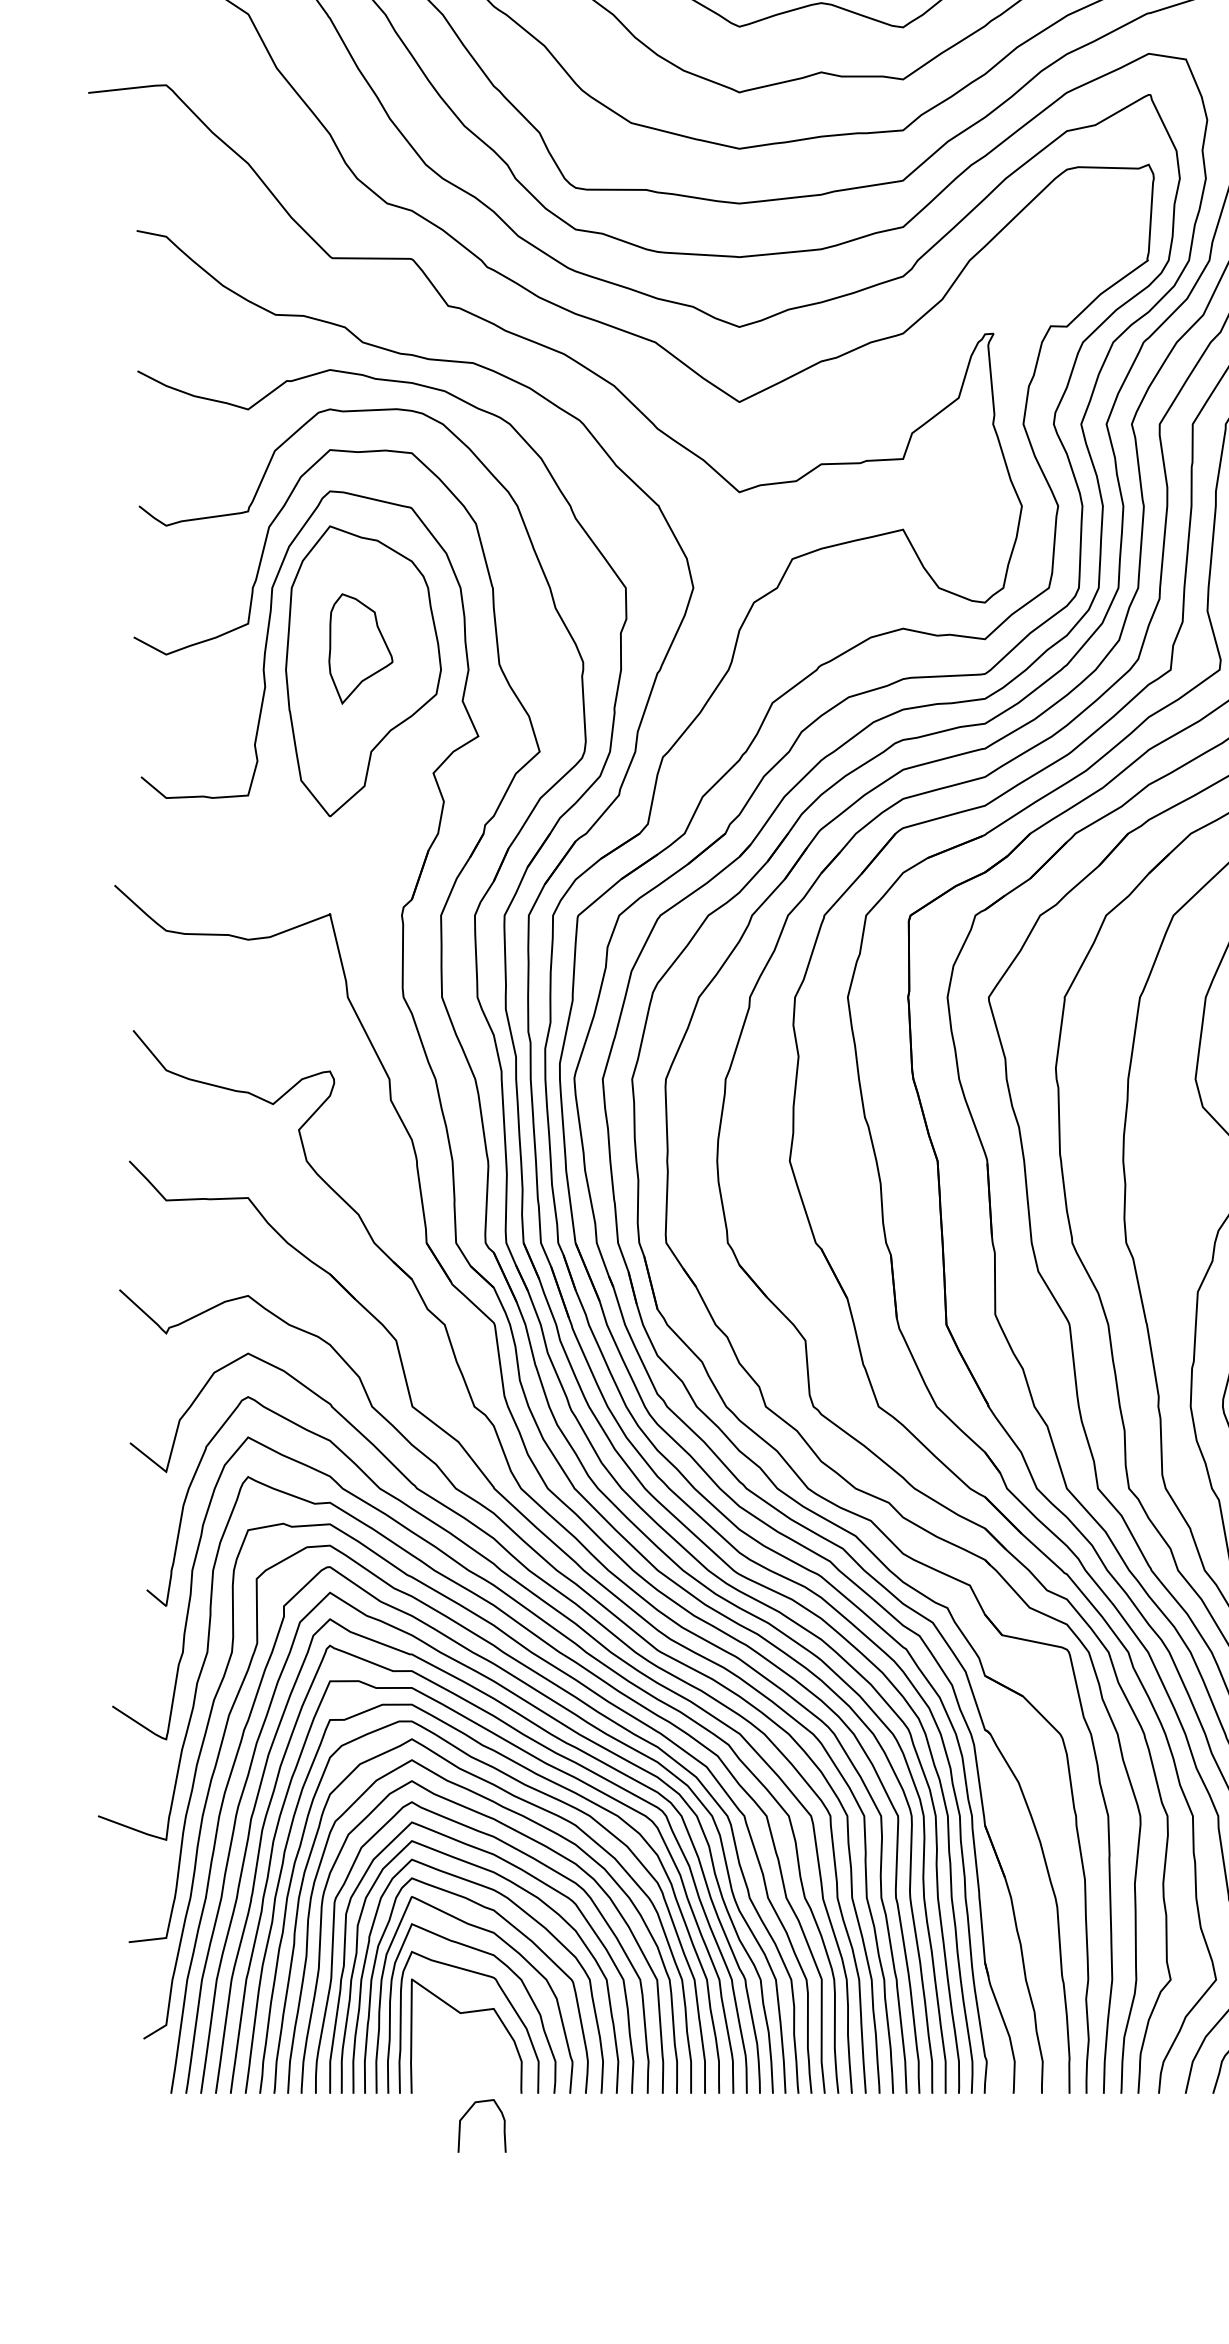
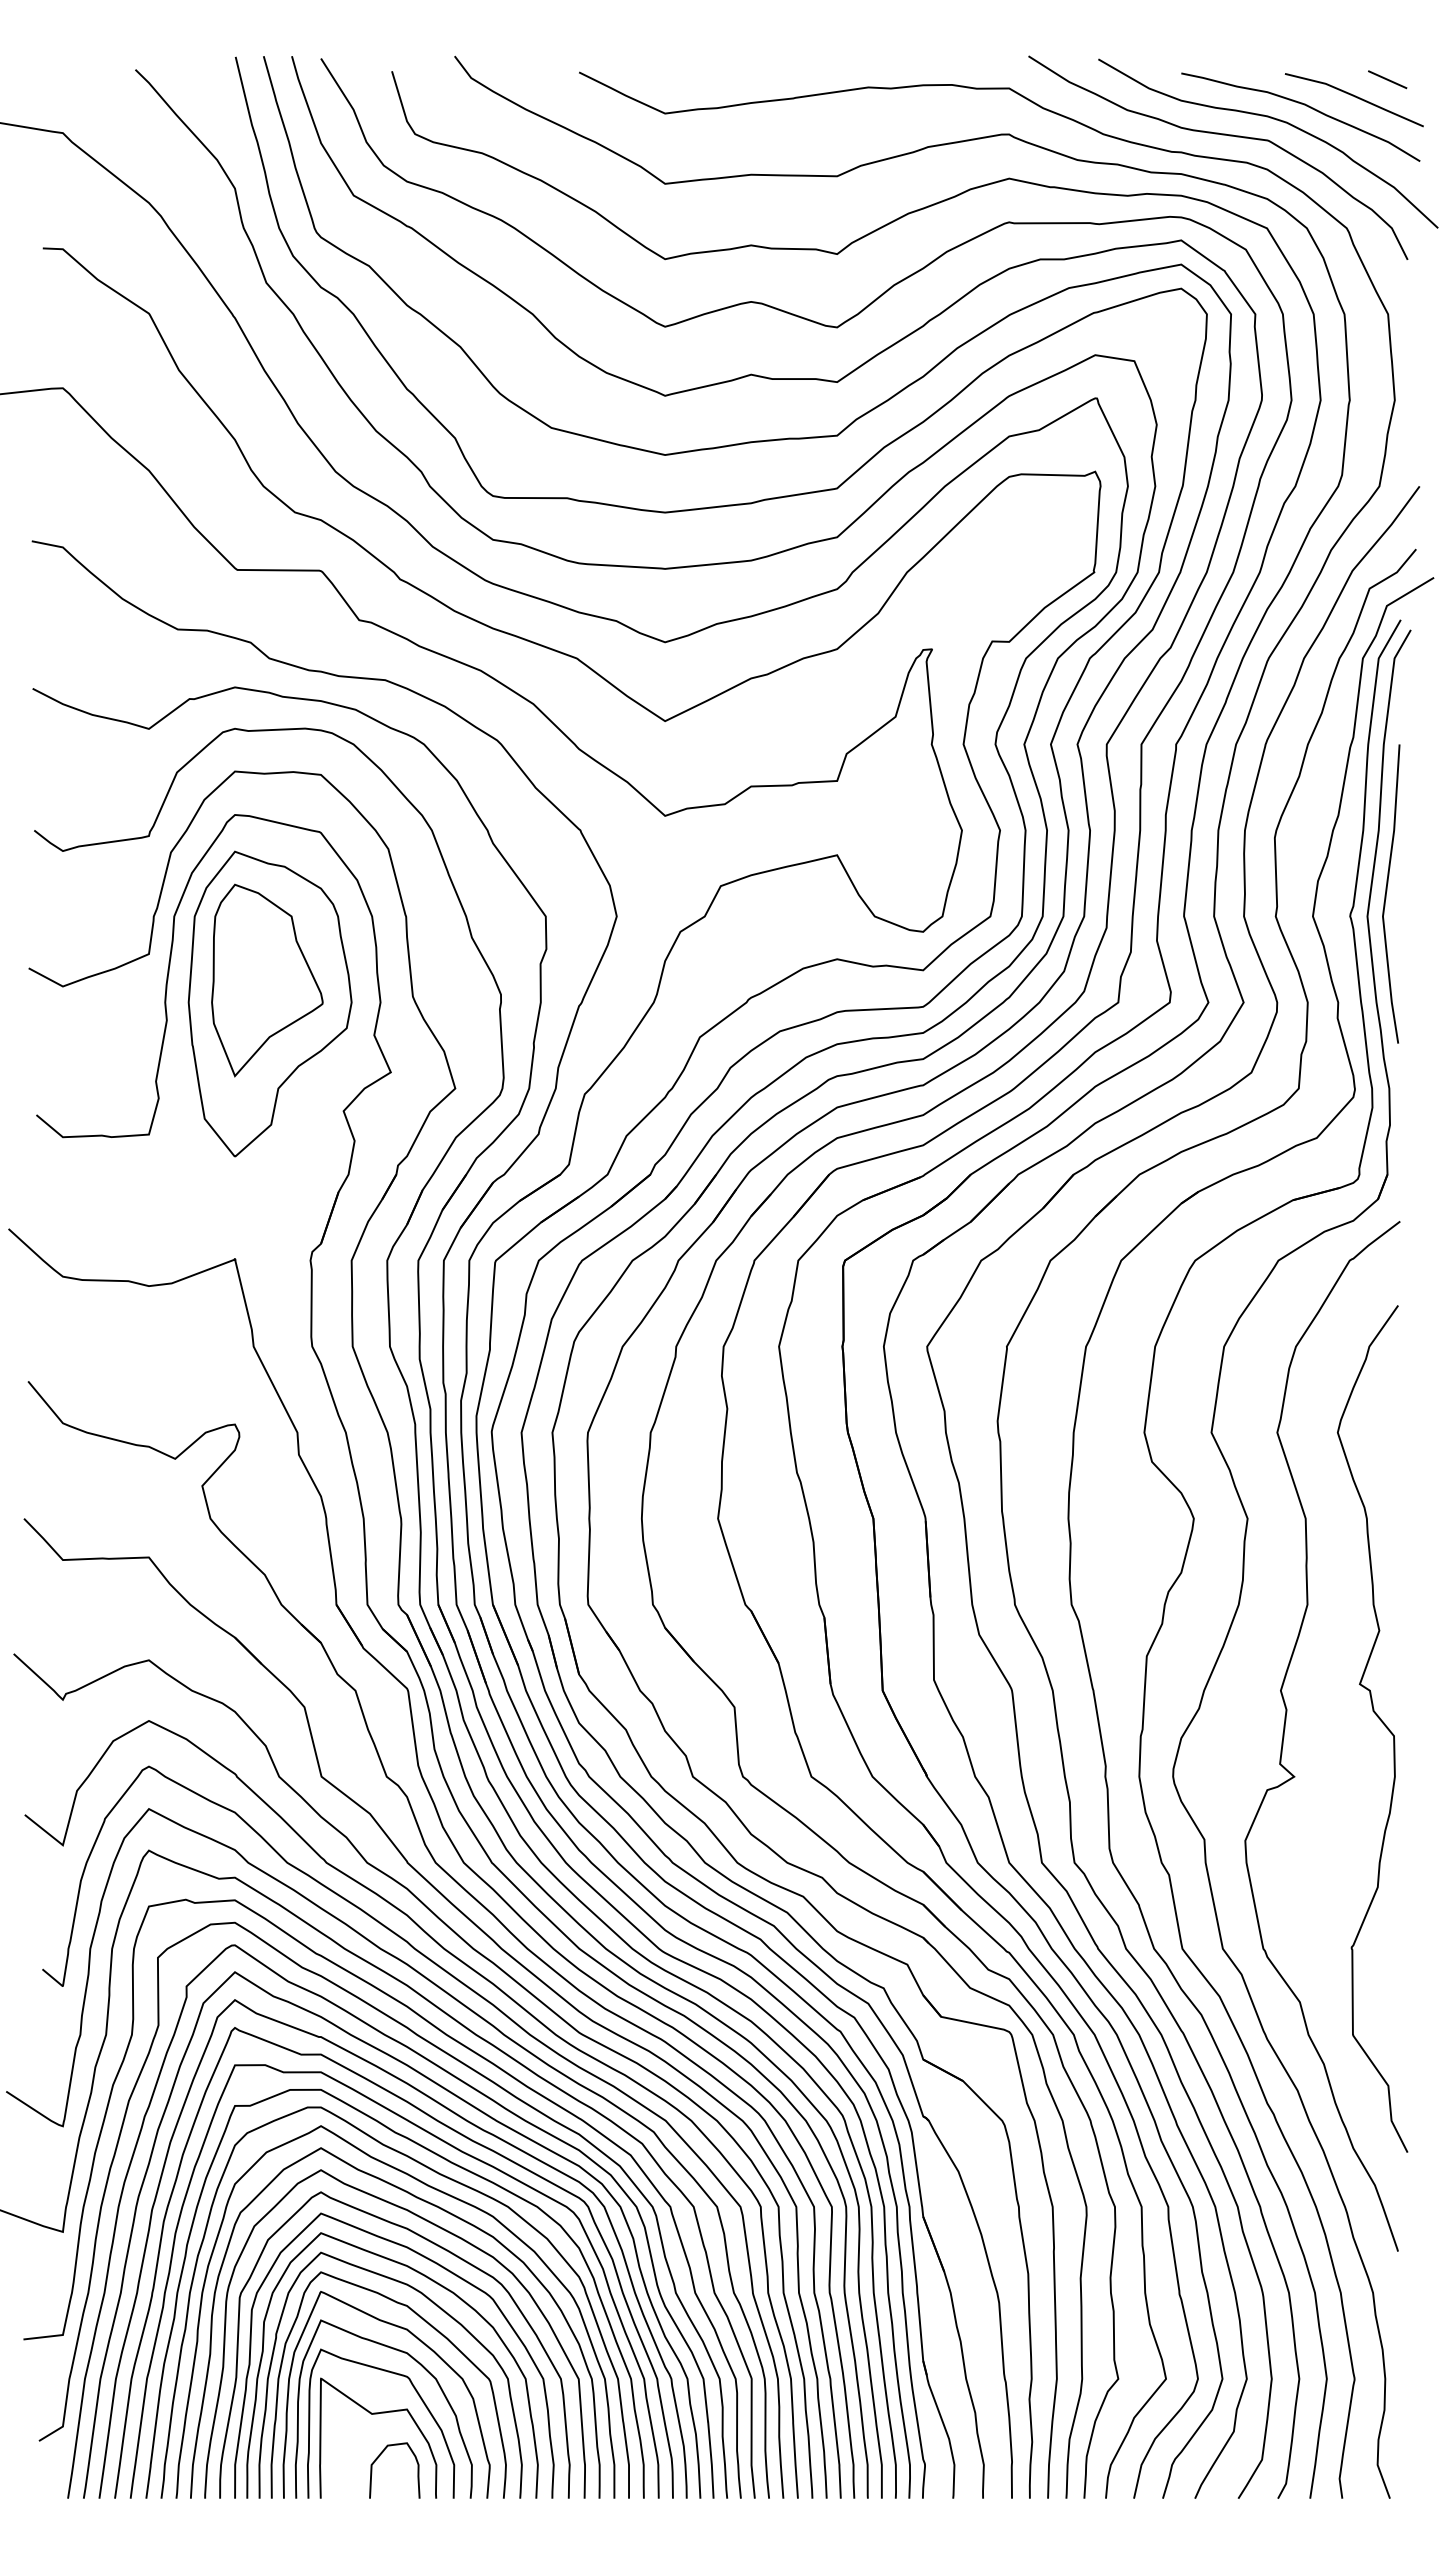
part: (360, 648) -> (267, 980), size x1.67
curve: (467, 2113) -> (379, 2457), moved

